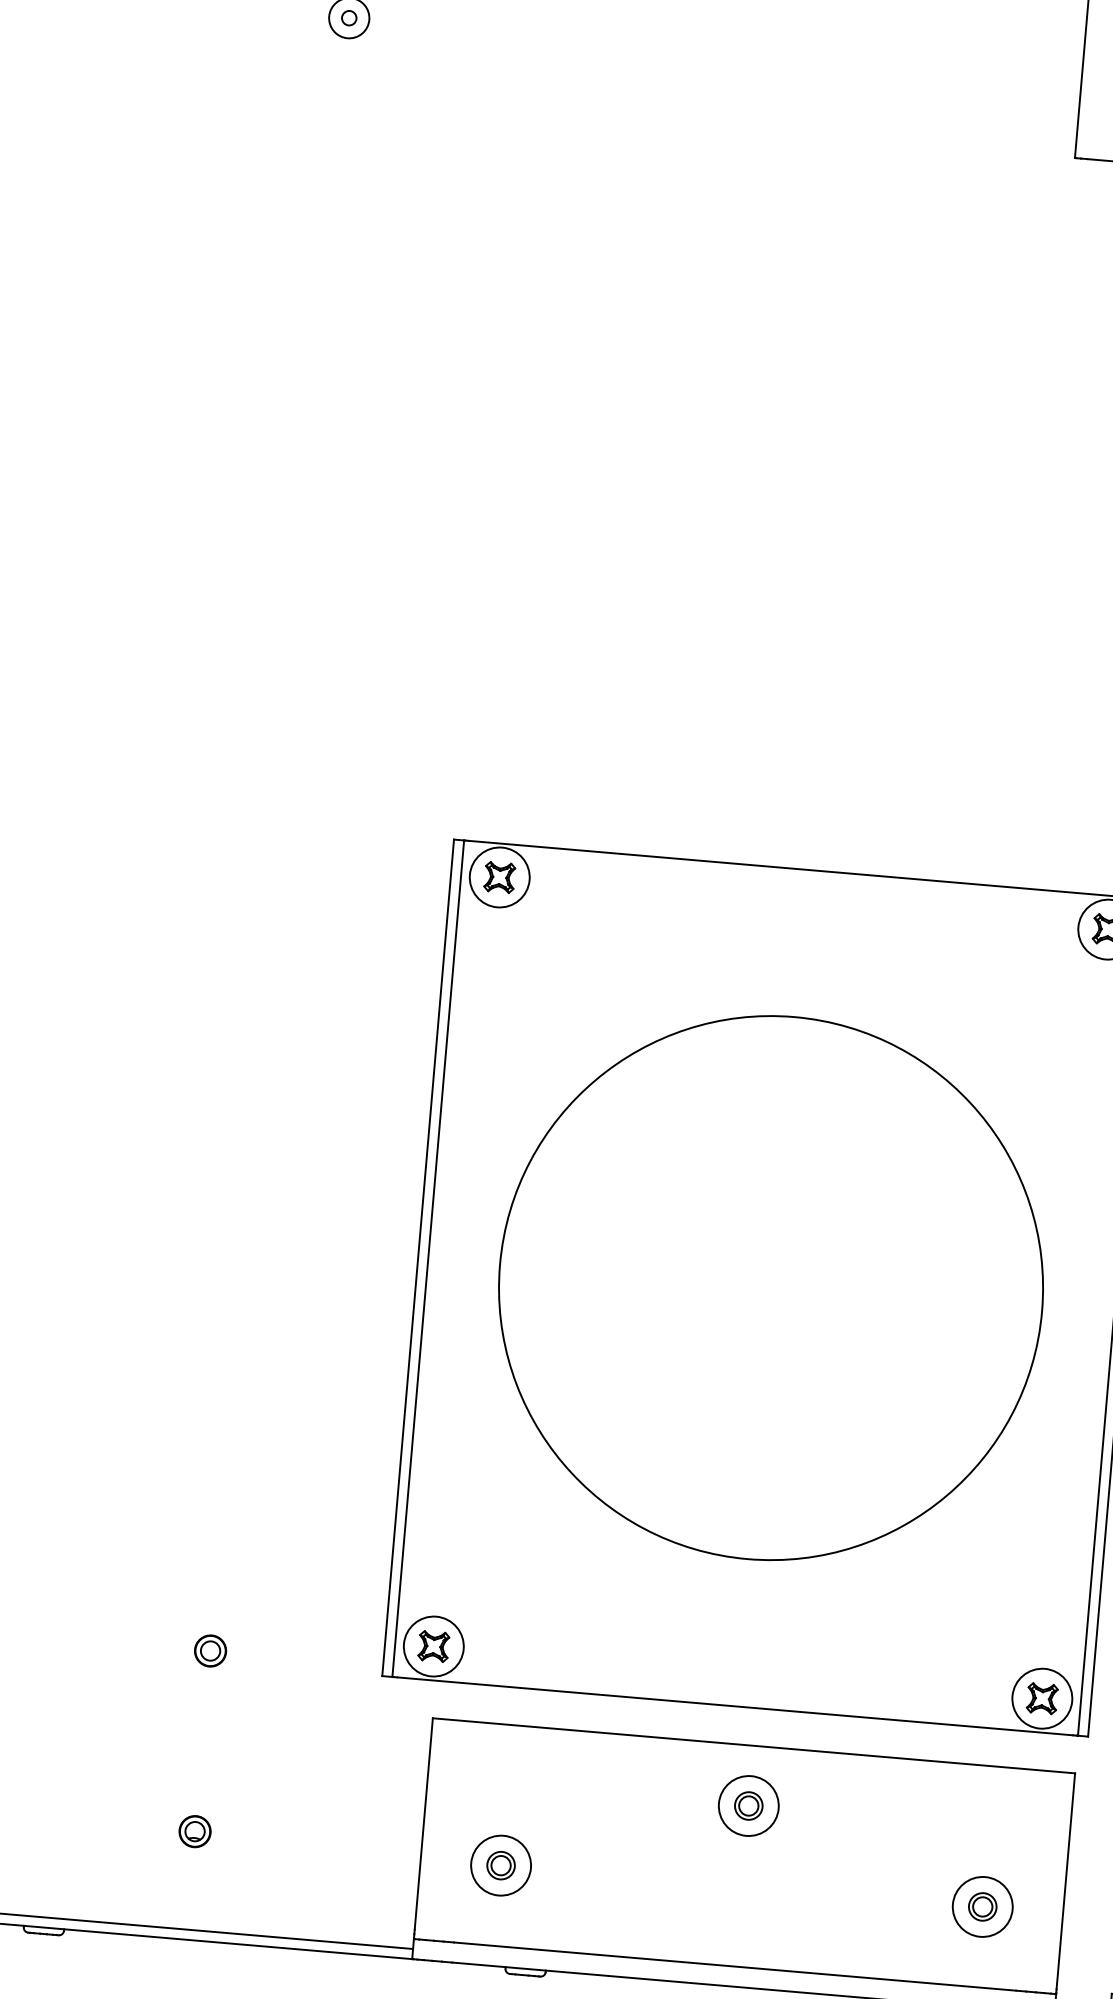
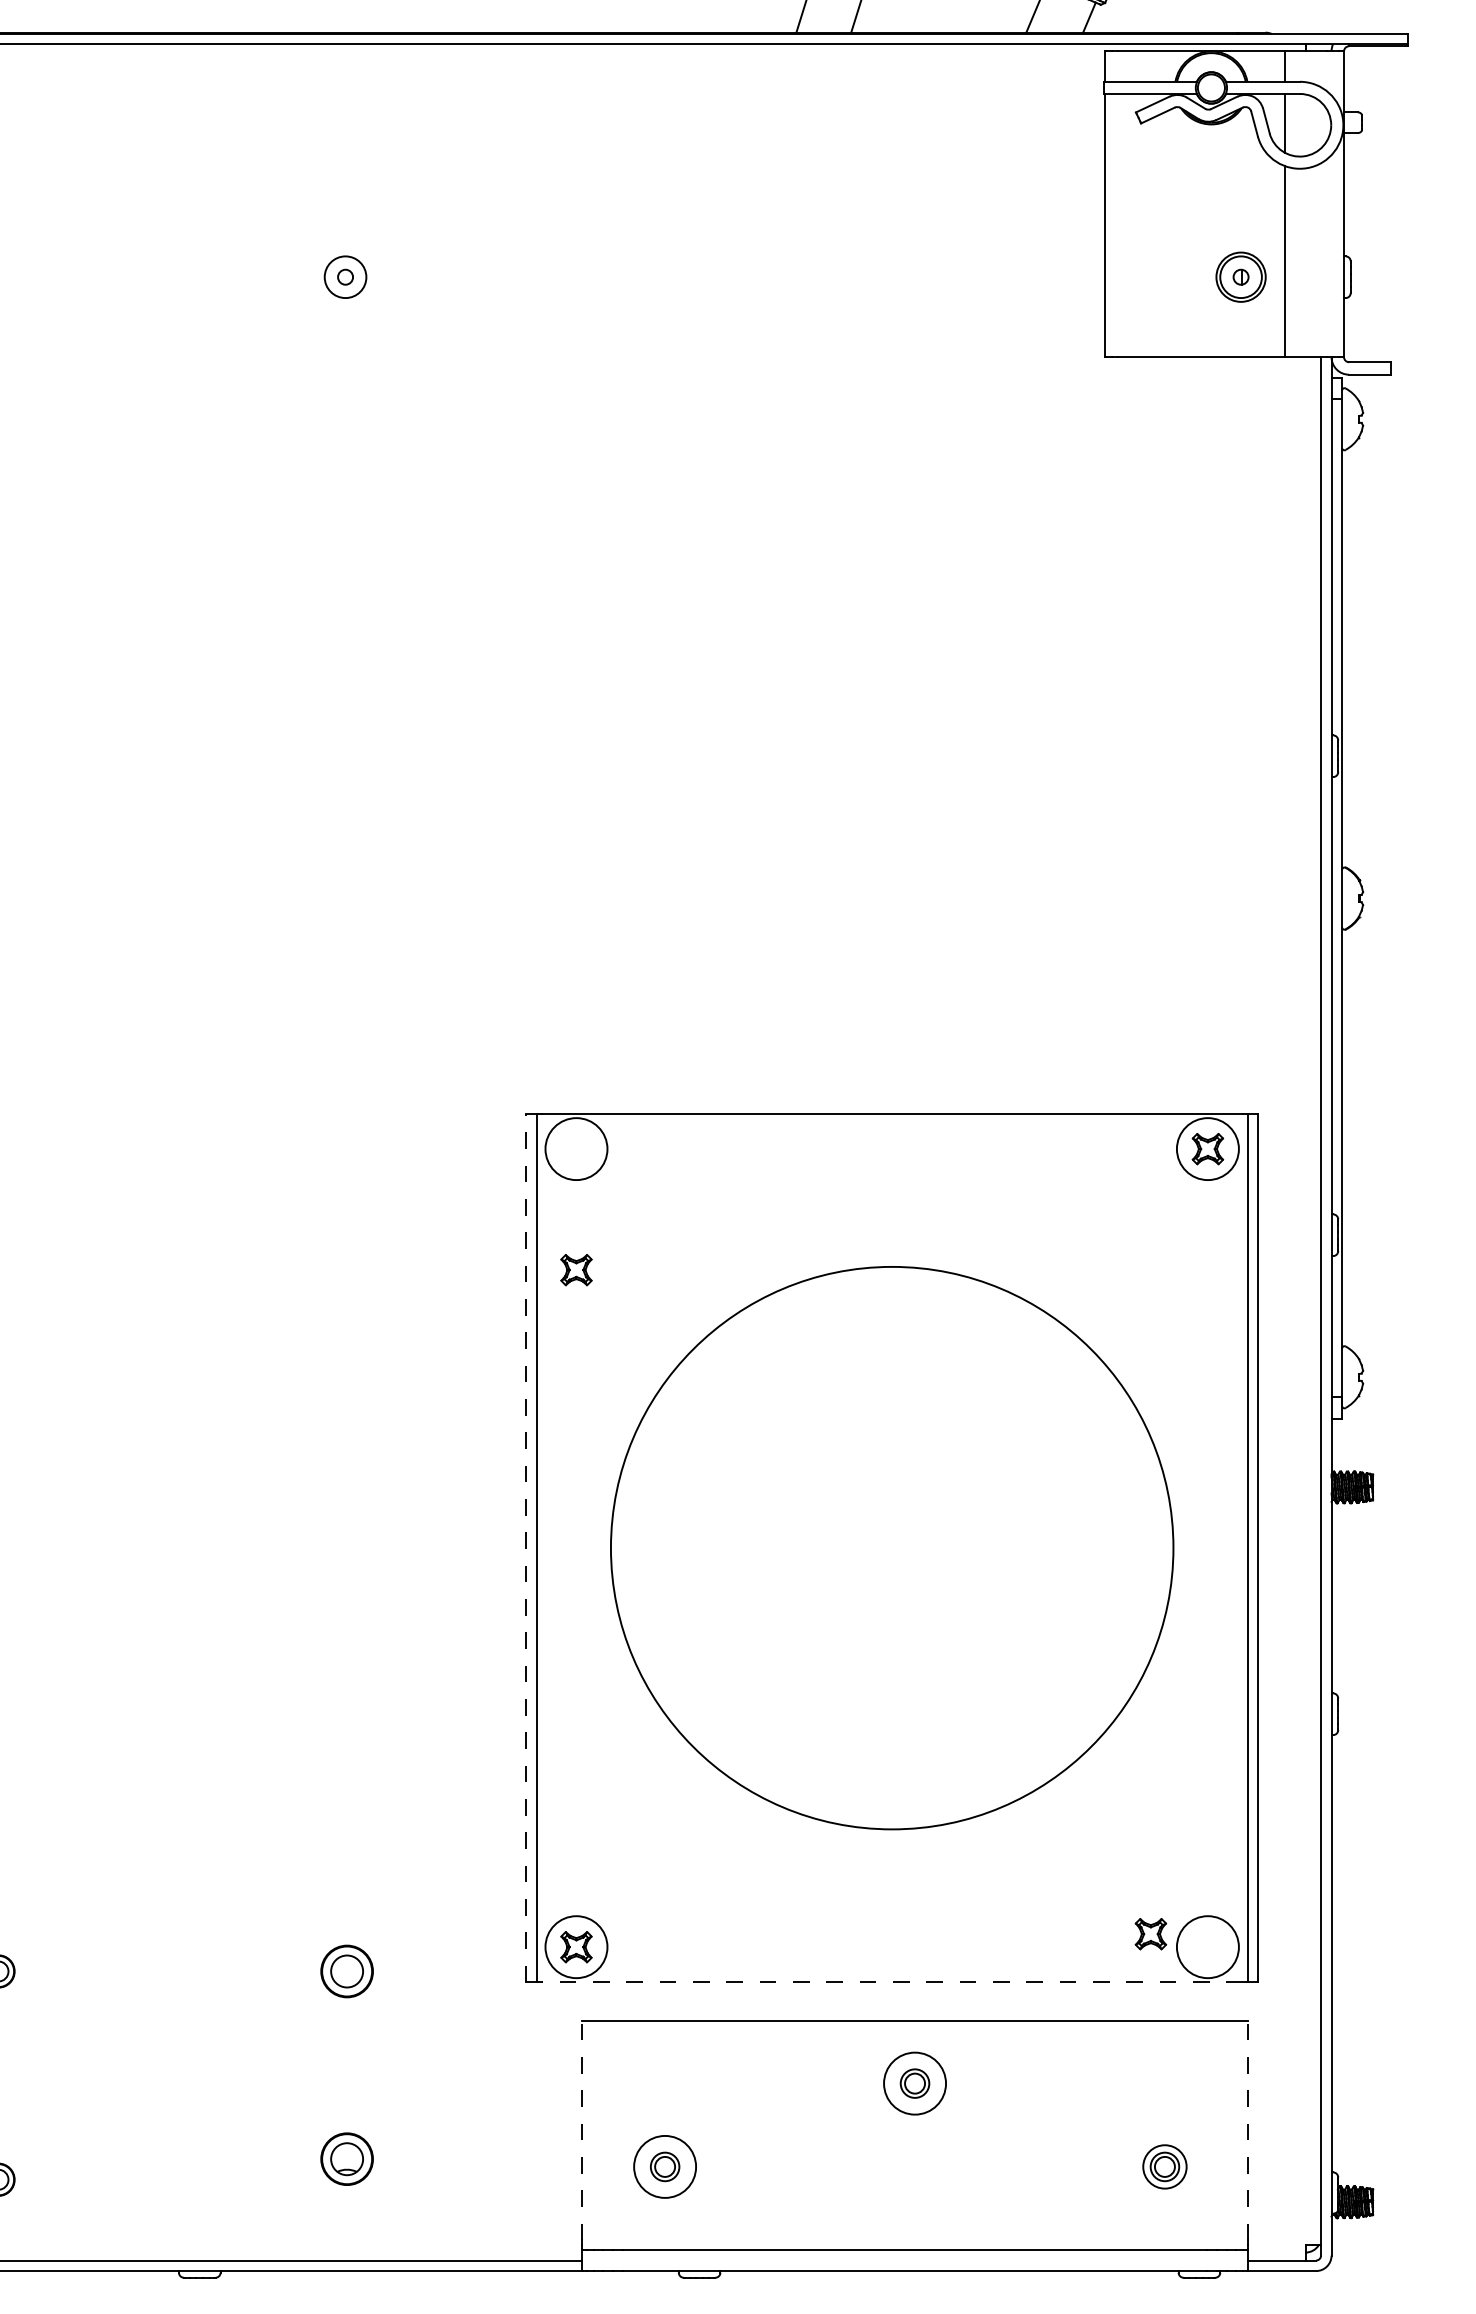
part: (499, 877) -> (576, 1270), moved
line: (418, 1257) -> (526, 1547), solid -> dashed
part: (210, 1650) -> (346, 1971), size x1.6
part: (1041, 1698) -> (1150, 1934), moved
line: (735, 1706) -> (892, 1982), solid -> dashed
line: (423, 1823) -> (581, 2130), solid -> dashed
part: (194, 1831) -> (346, 2158), size x1.6
line: (1066, 1878) -> (1248, 2130), solid -> dashed
circle: (982, 1906) -> (1164, 2166), size x0.7

